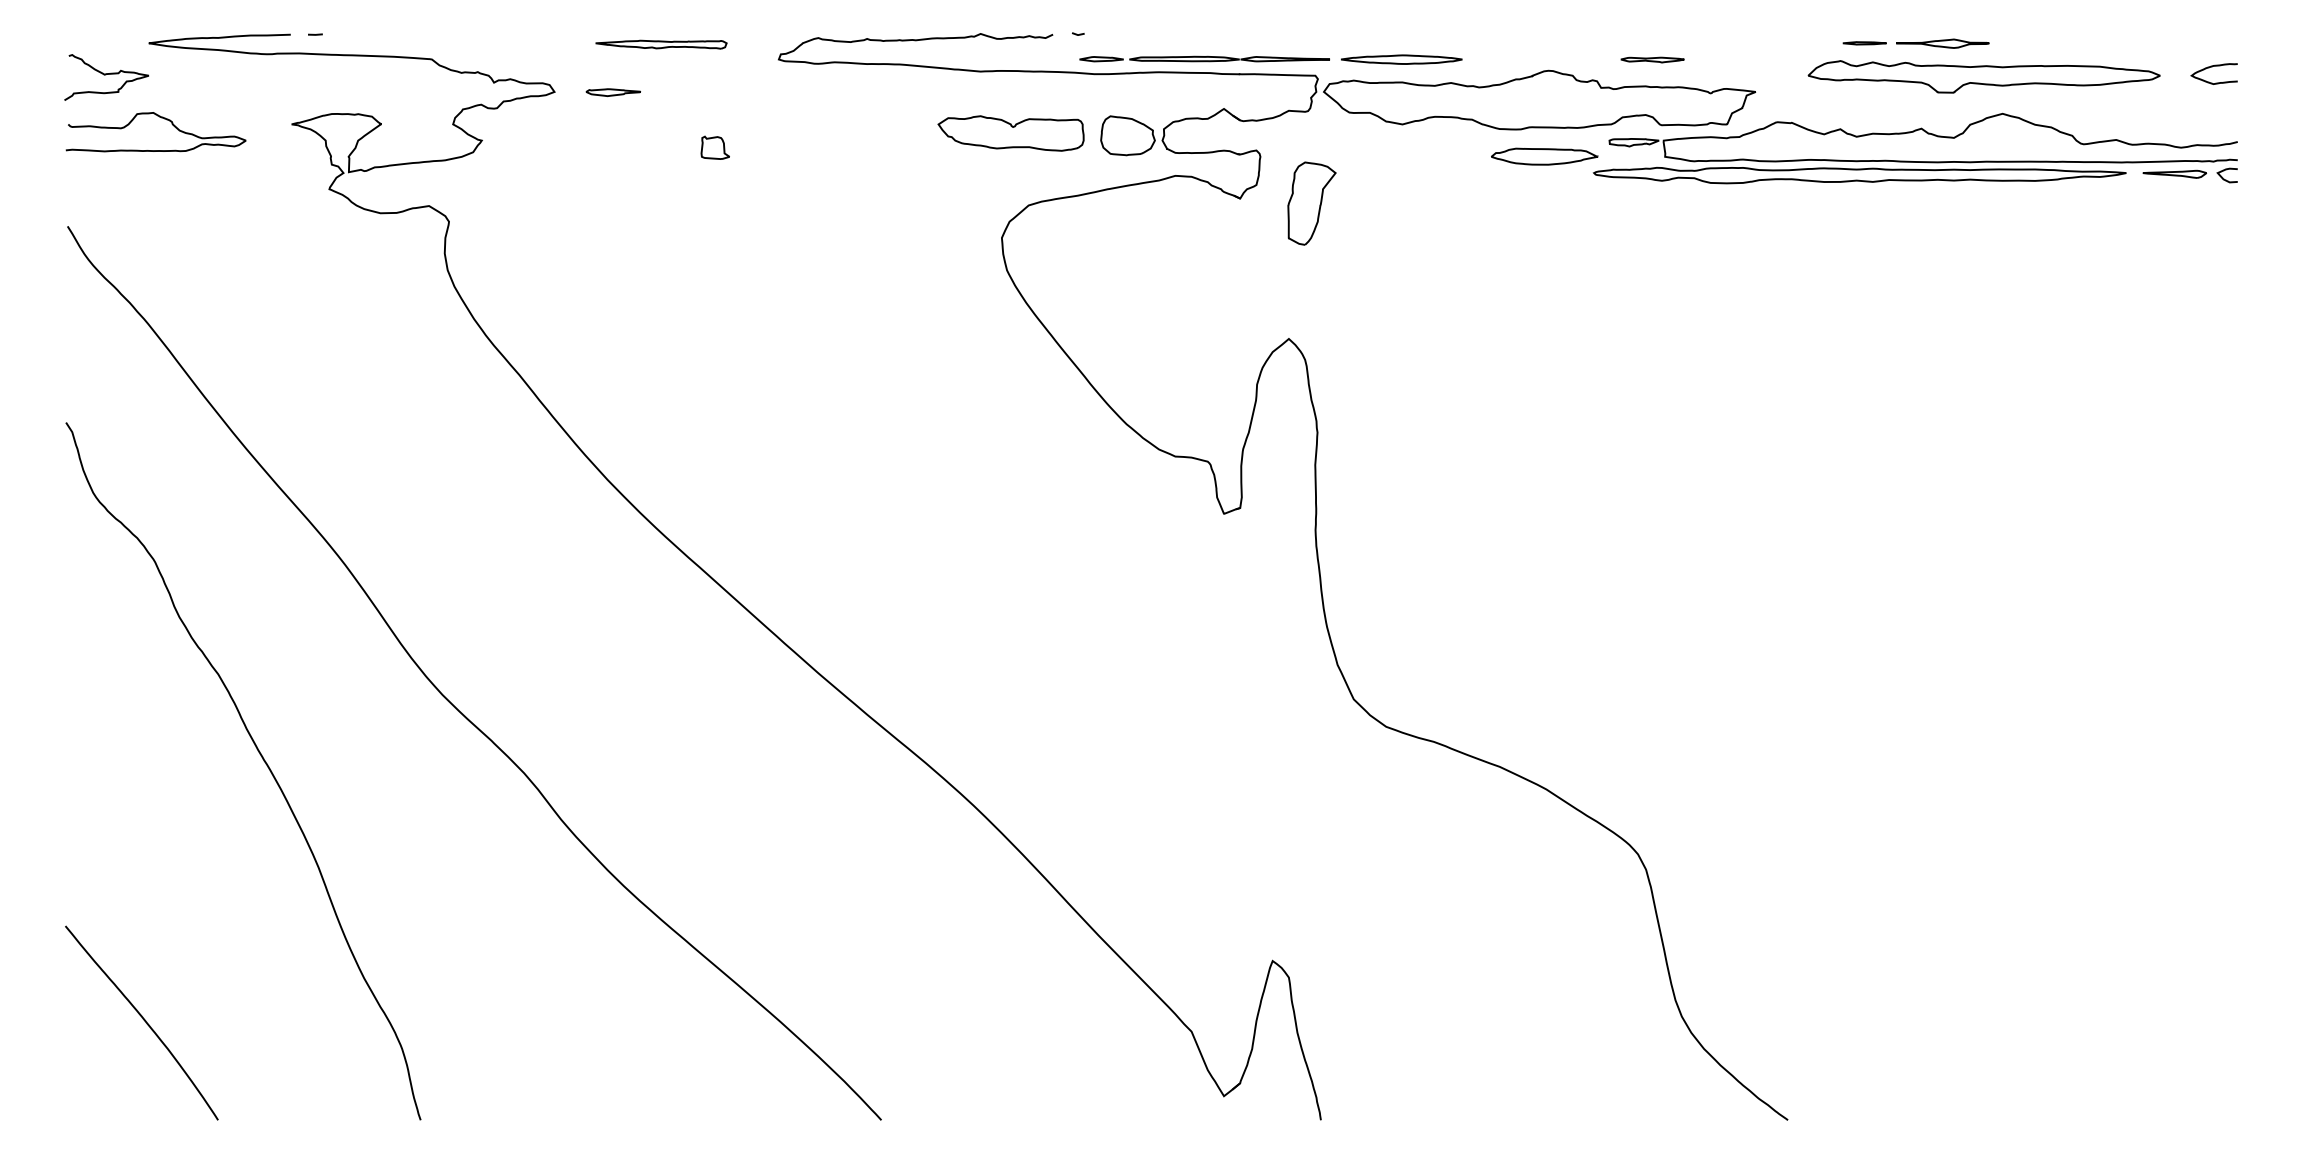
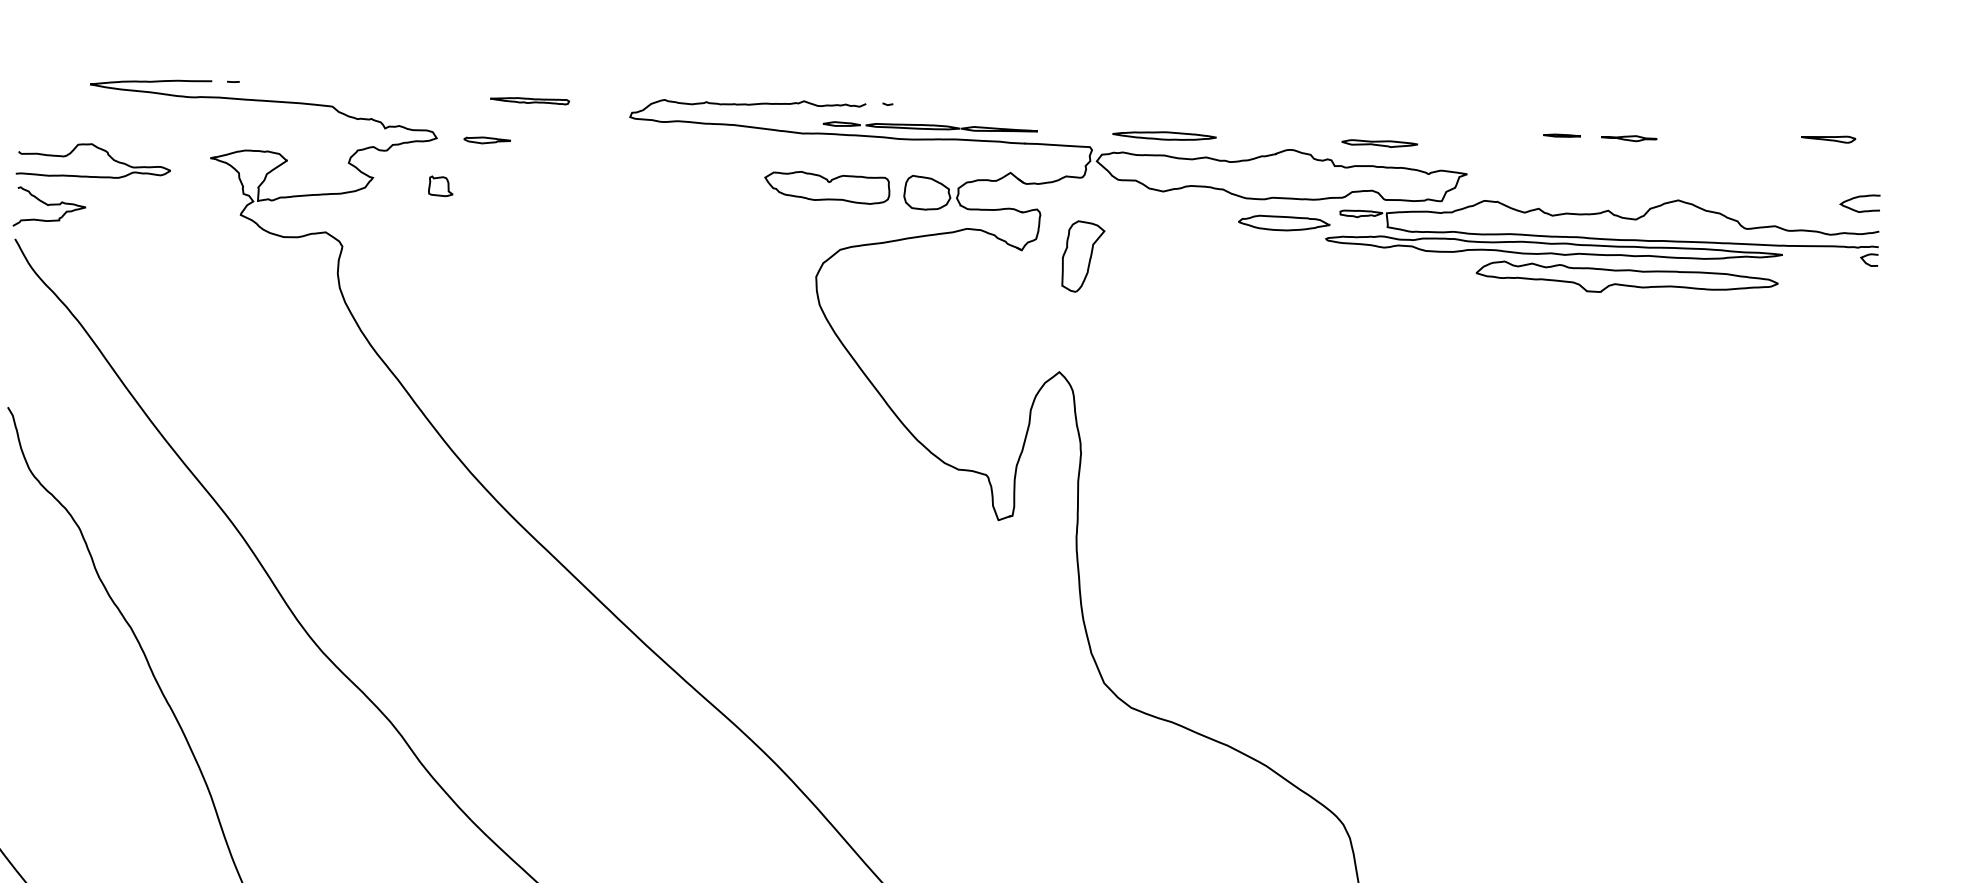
part: (1942, 43) -> (1628, 138), size x0.7
part: (661, 44) -> (529, 100), size x0.7
part: (1204, 58) -> (930, 126), moved
part: (1652, 59) -> (1379, 143), size x1.4
curve: (2212, 67) -> (1858, 197), moved
curve: (105, 75) -> (48, 205), moved
part: (1983, 76) -> (1626, 279), moved
part: (714, 147) -> (440, 186), moved
part: (2174, 173) -> (1828, 138), moved

